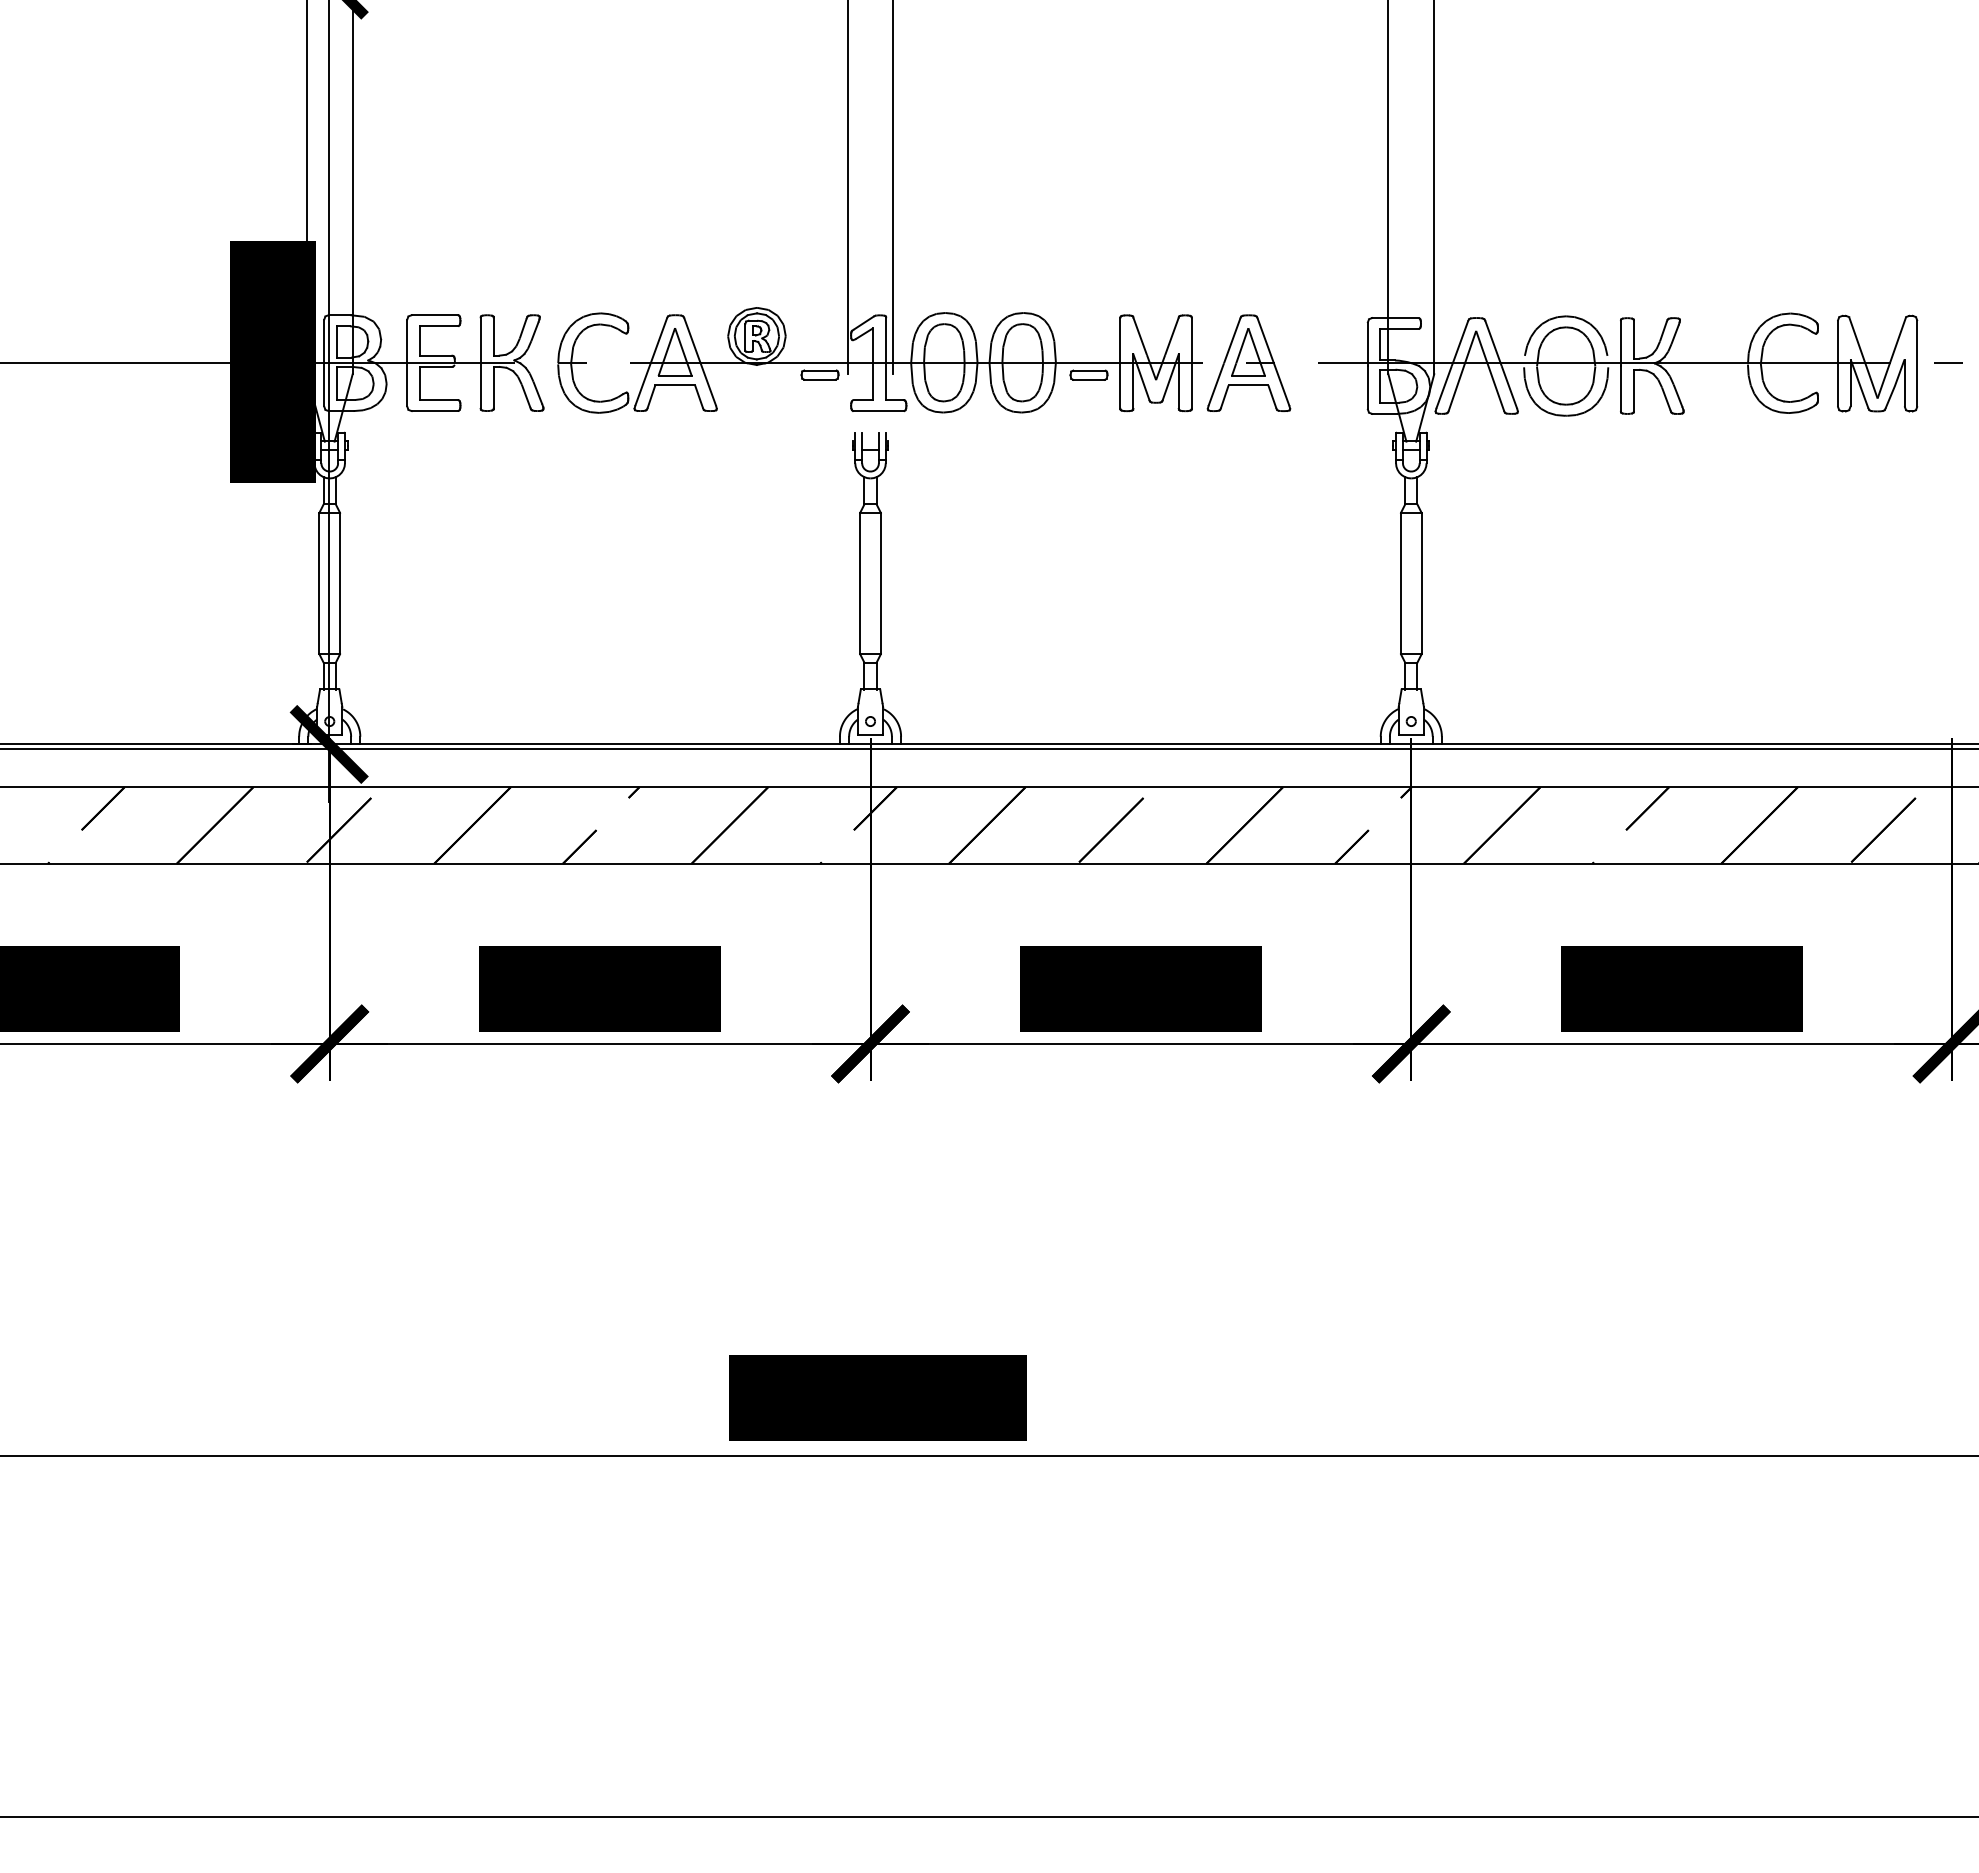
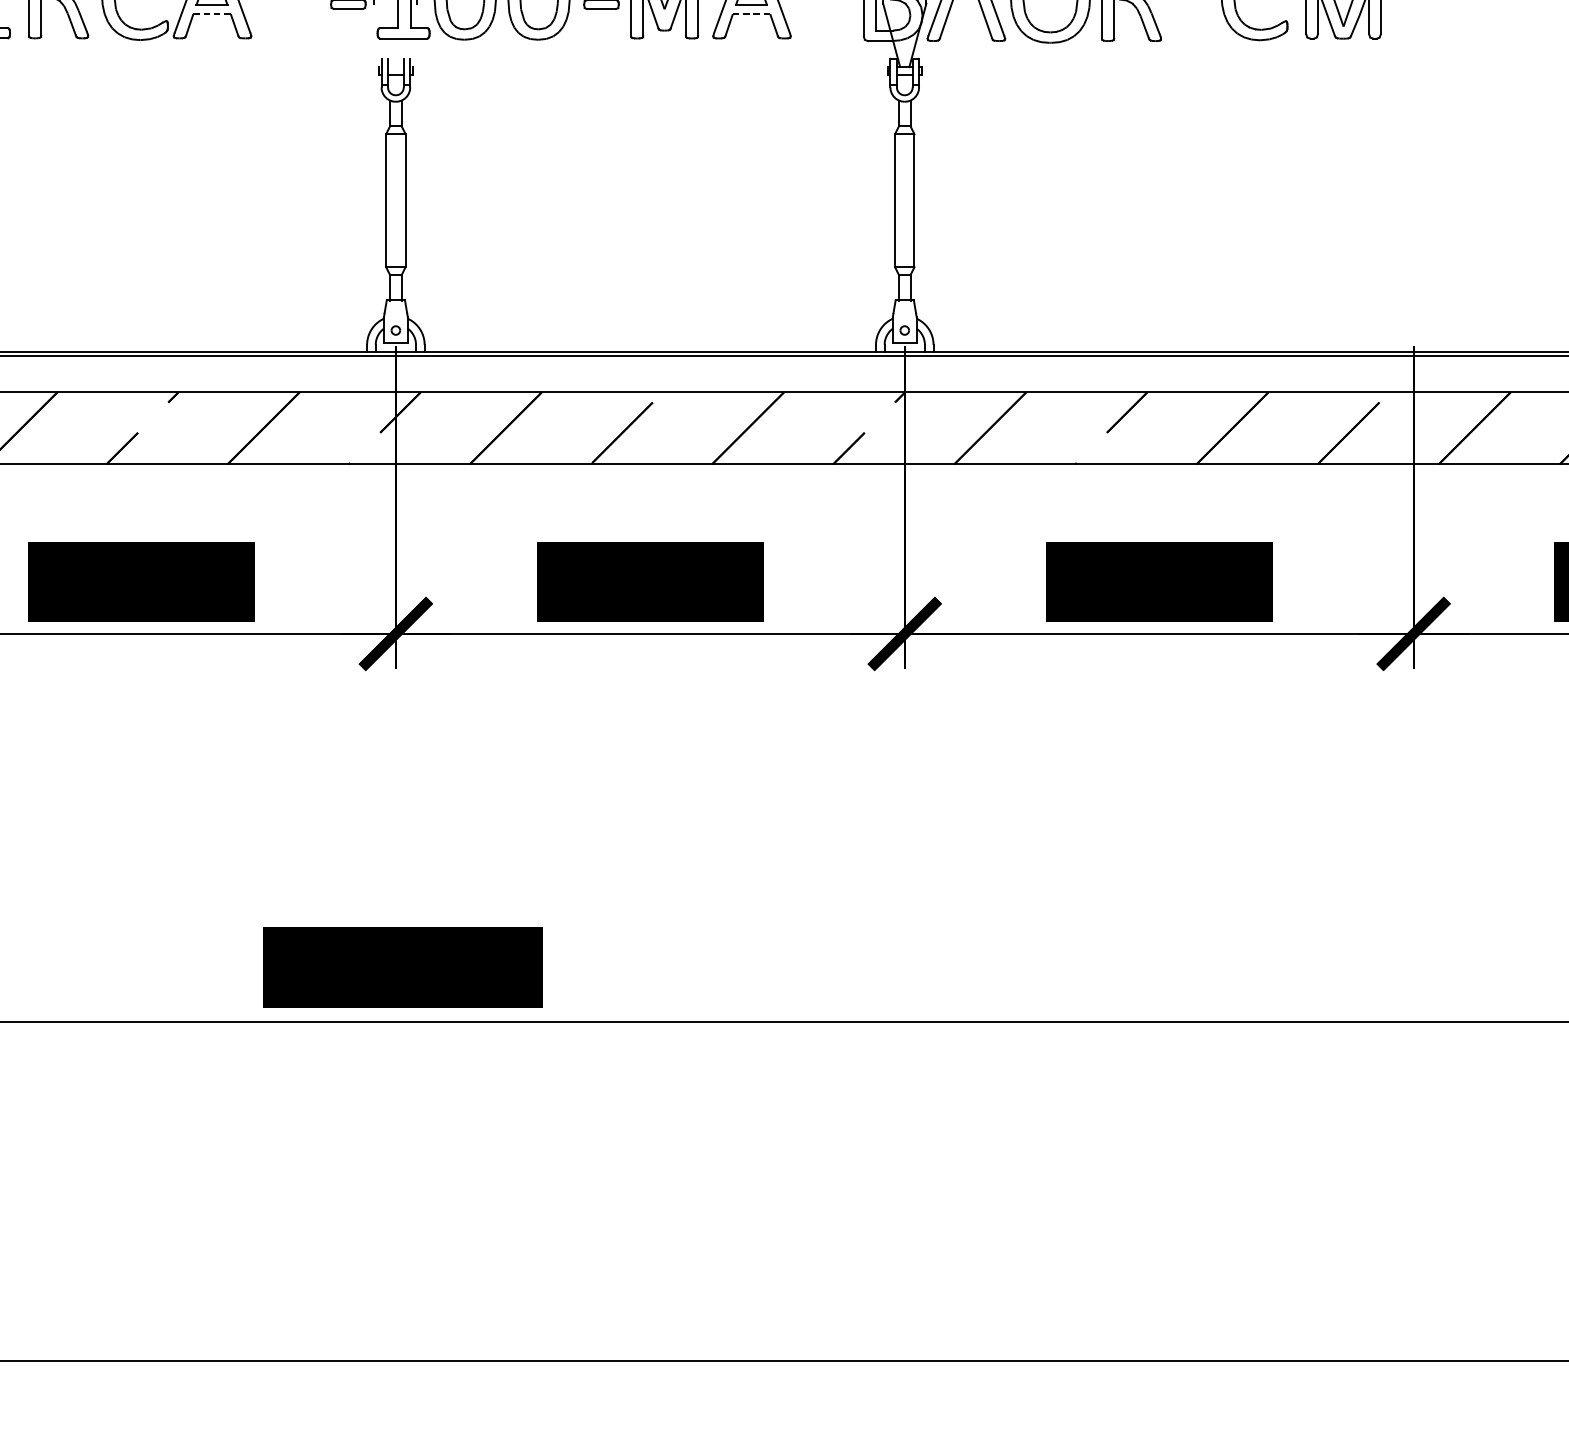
line: (675, 385) -> (212, 14), solid -> dashed
line: (1248, 385) -> (751, 14), solid -> dashed

